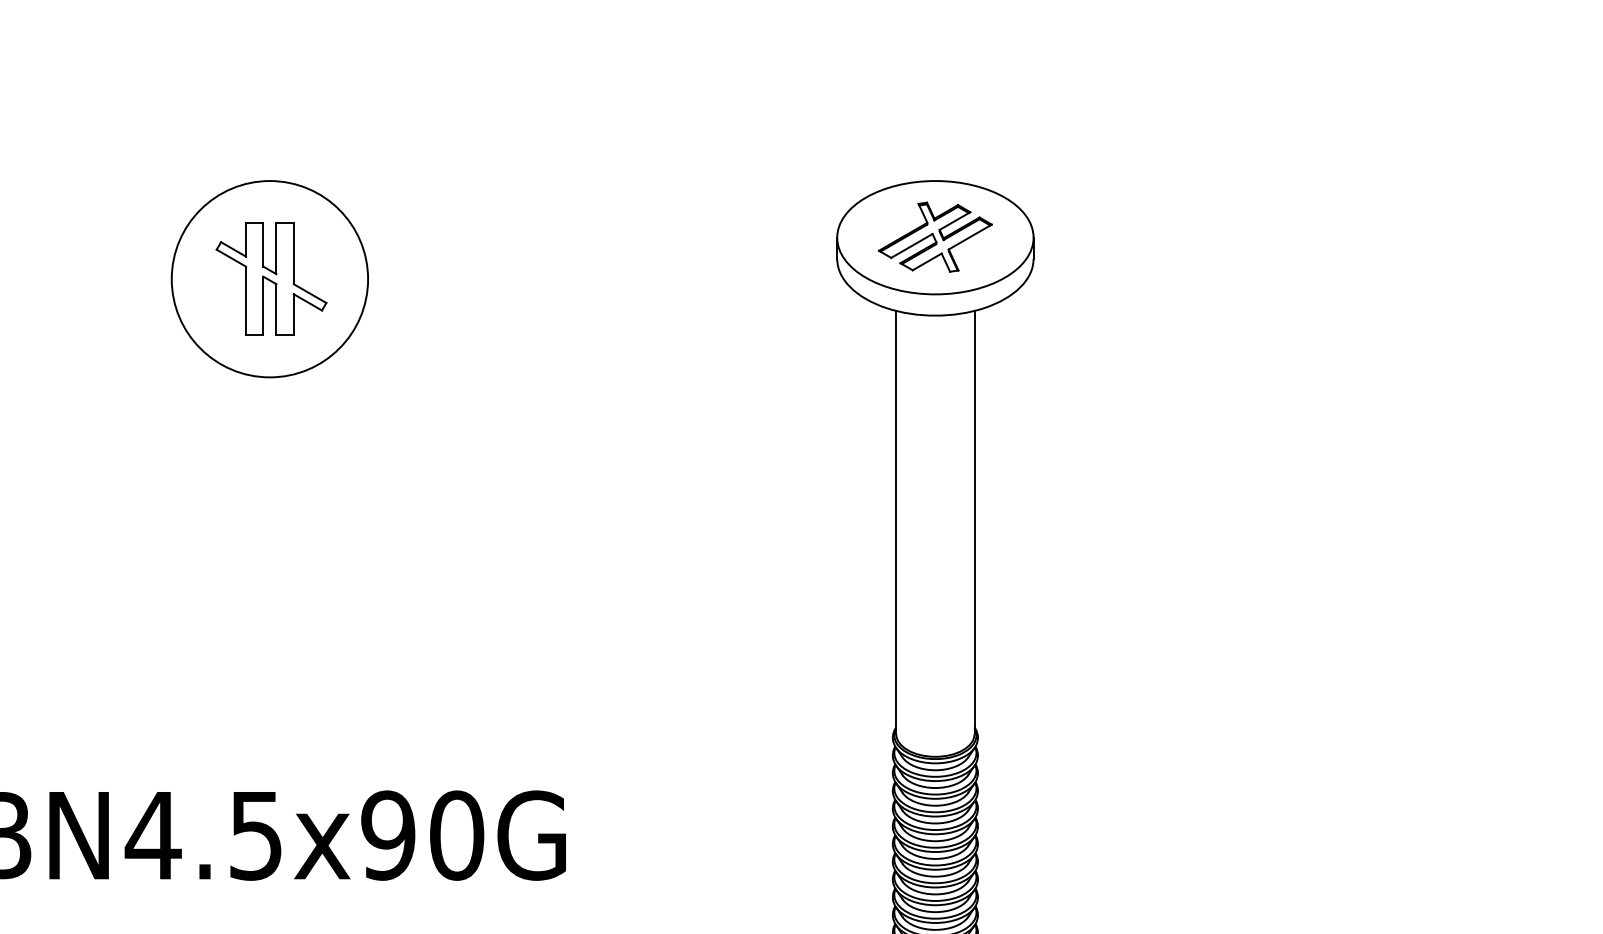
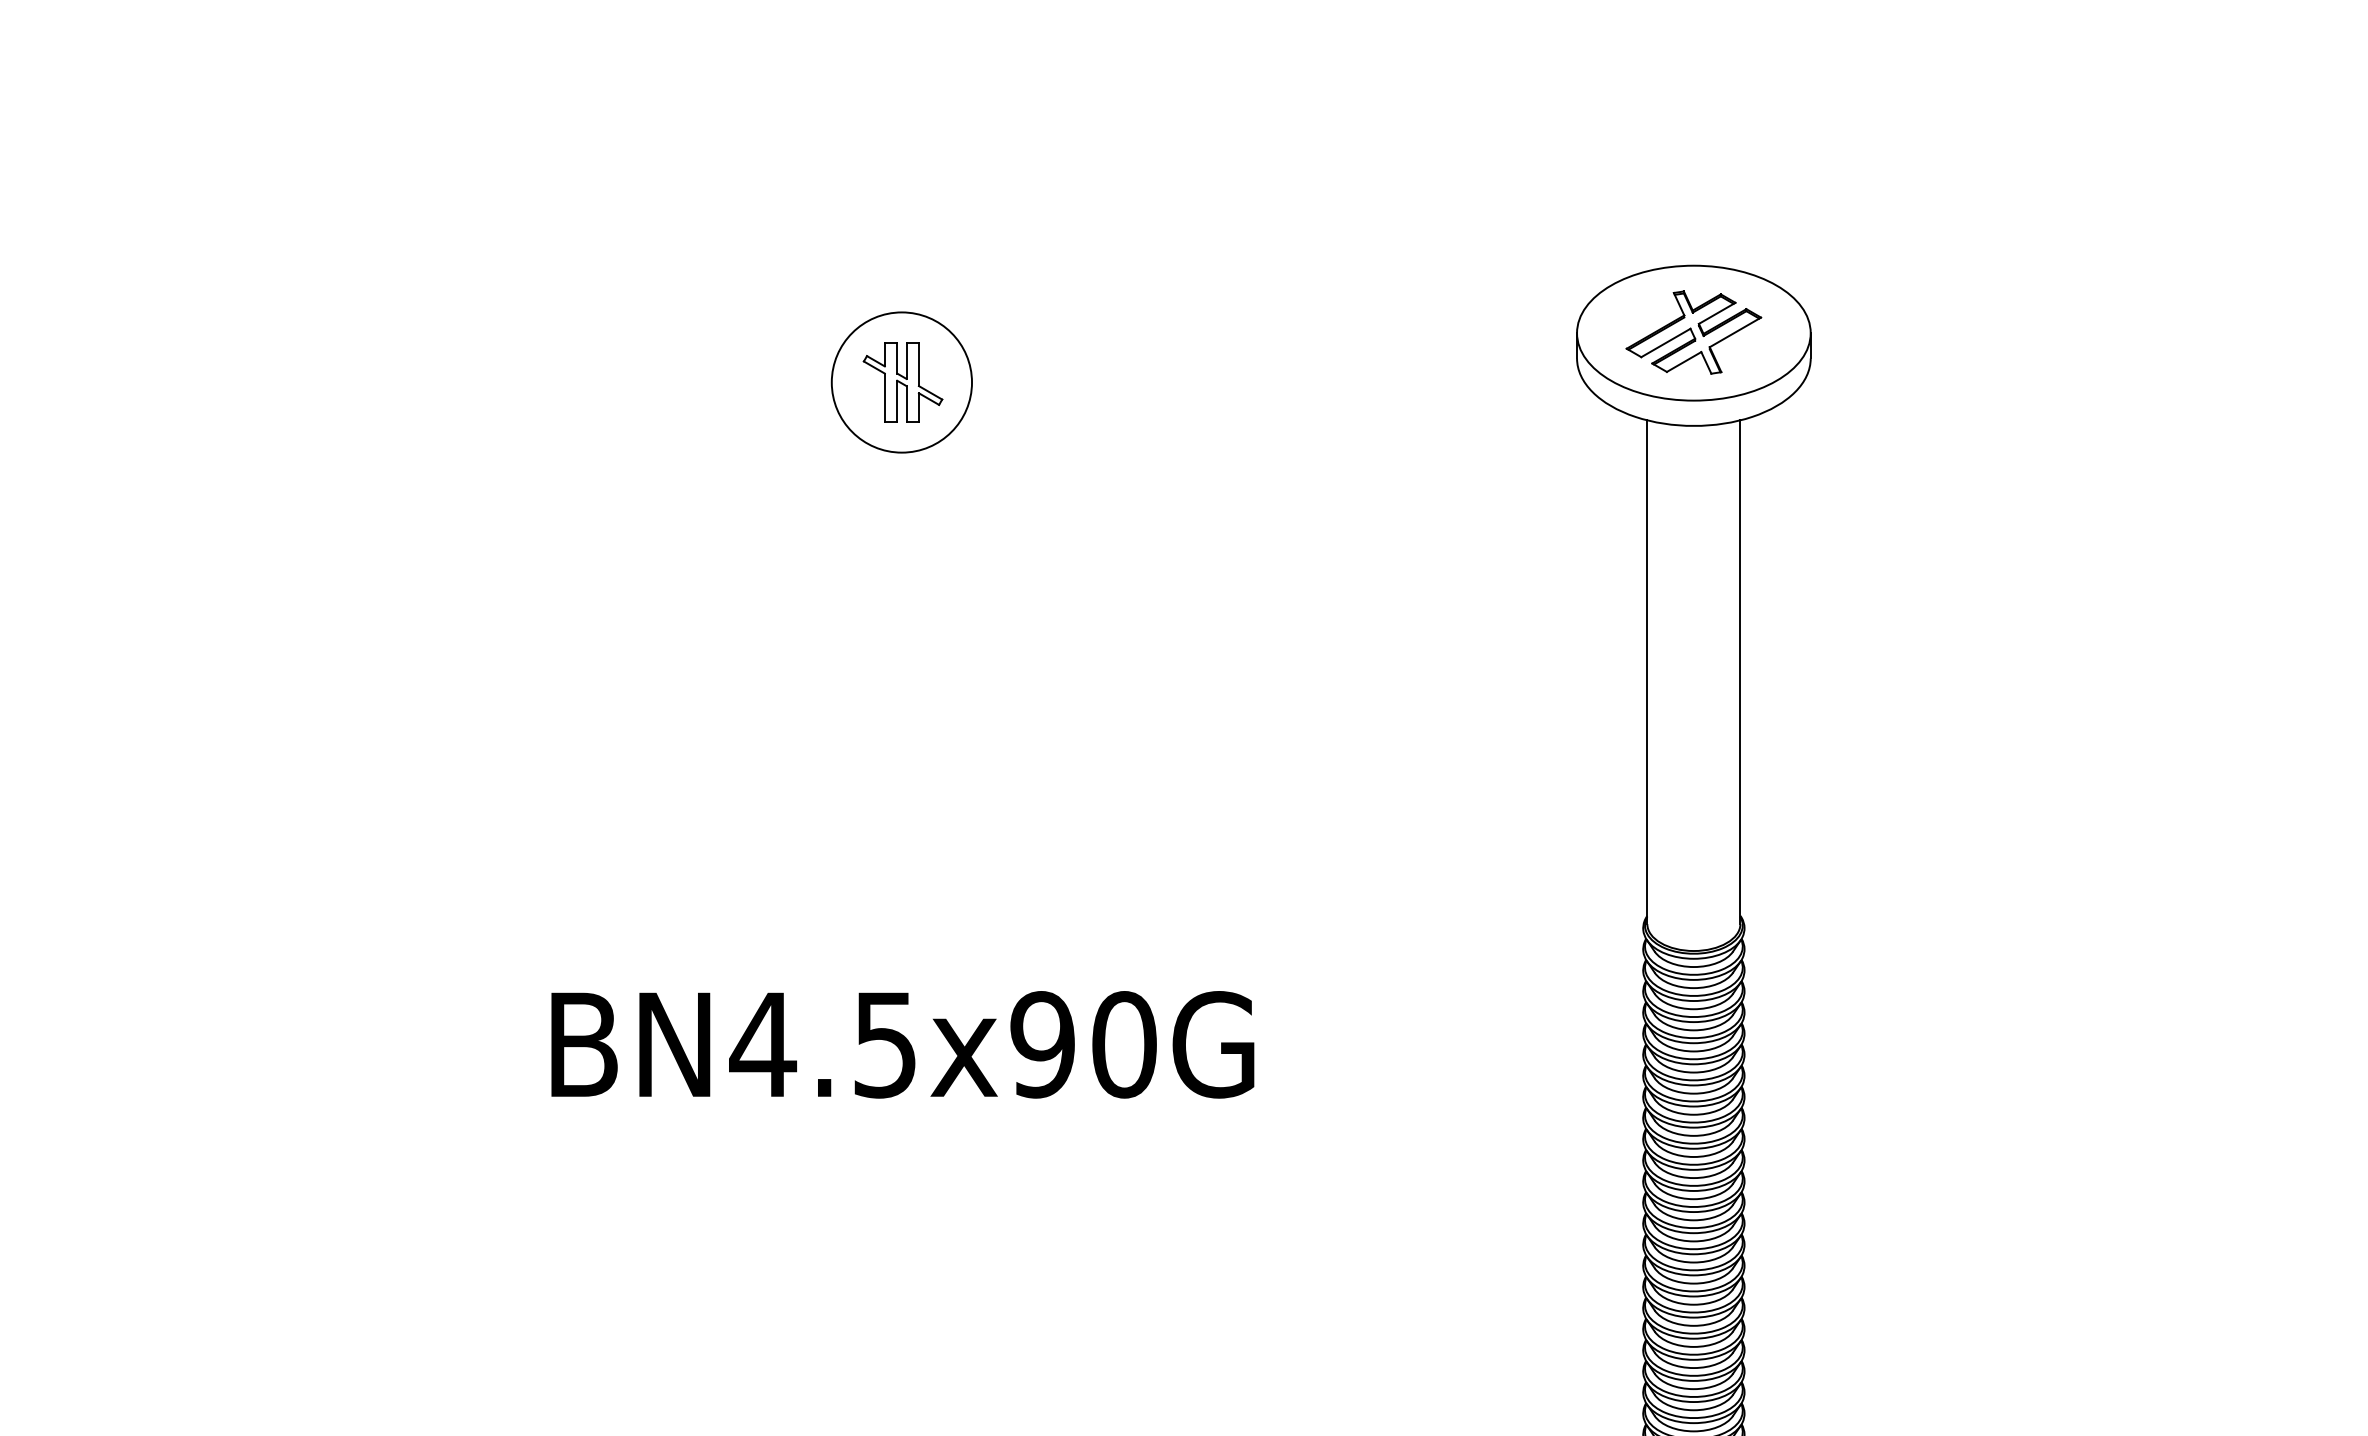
part: (269, 279) -> (901, 382), size x0.6

